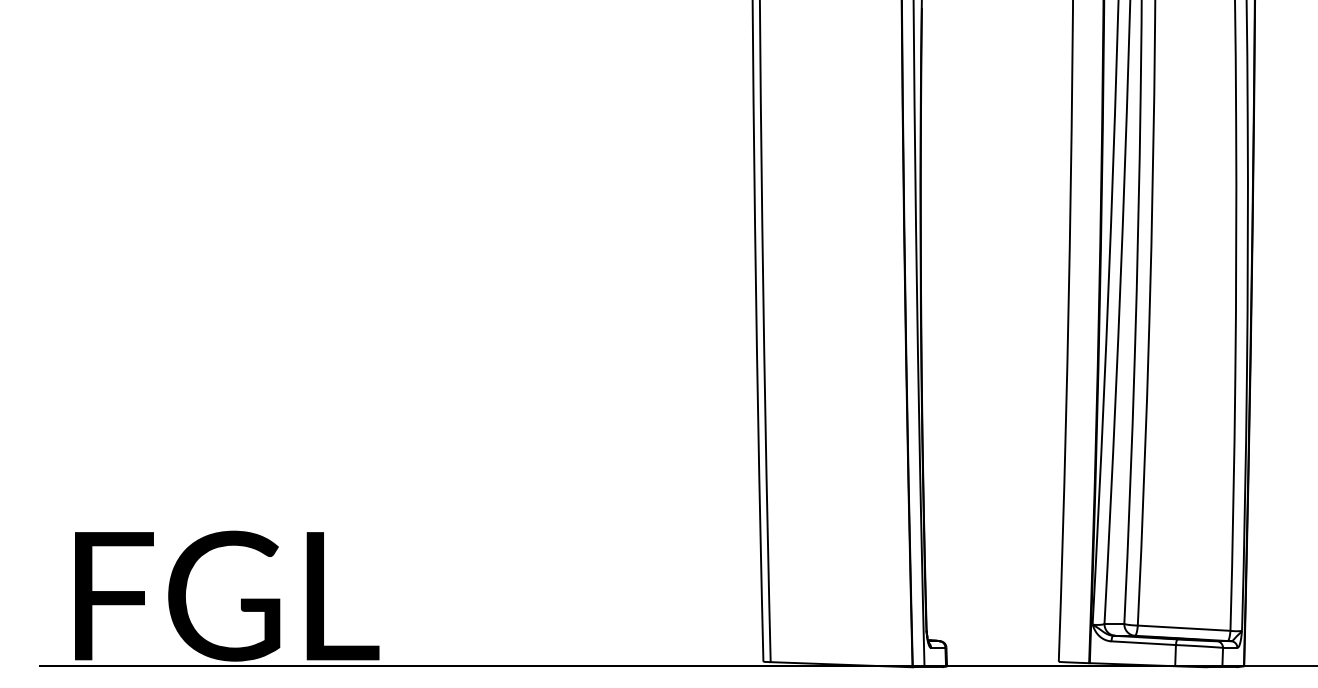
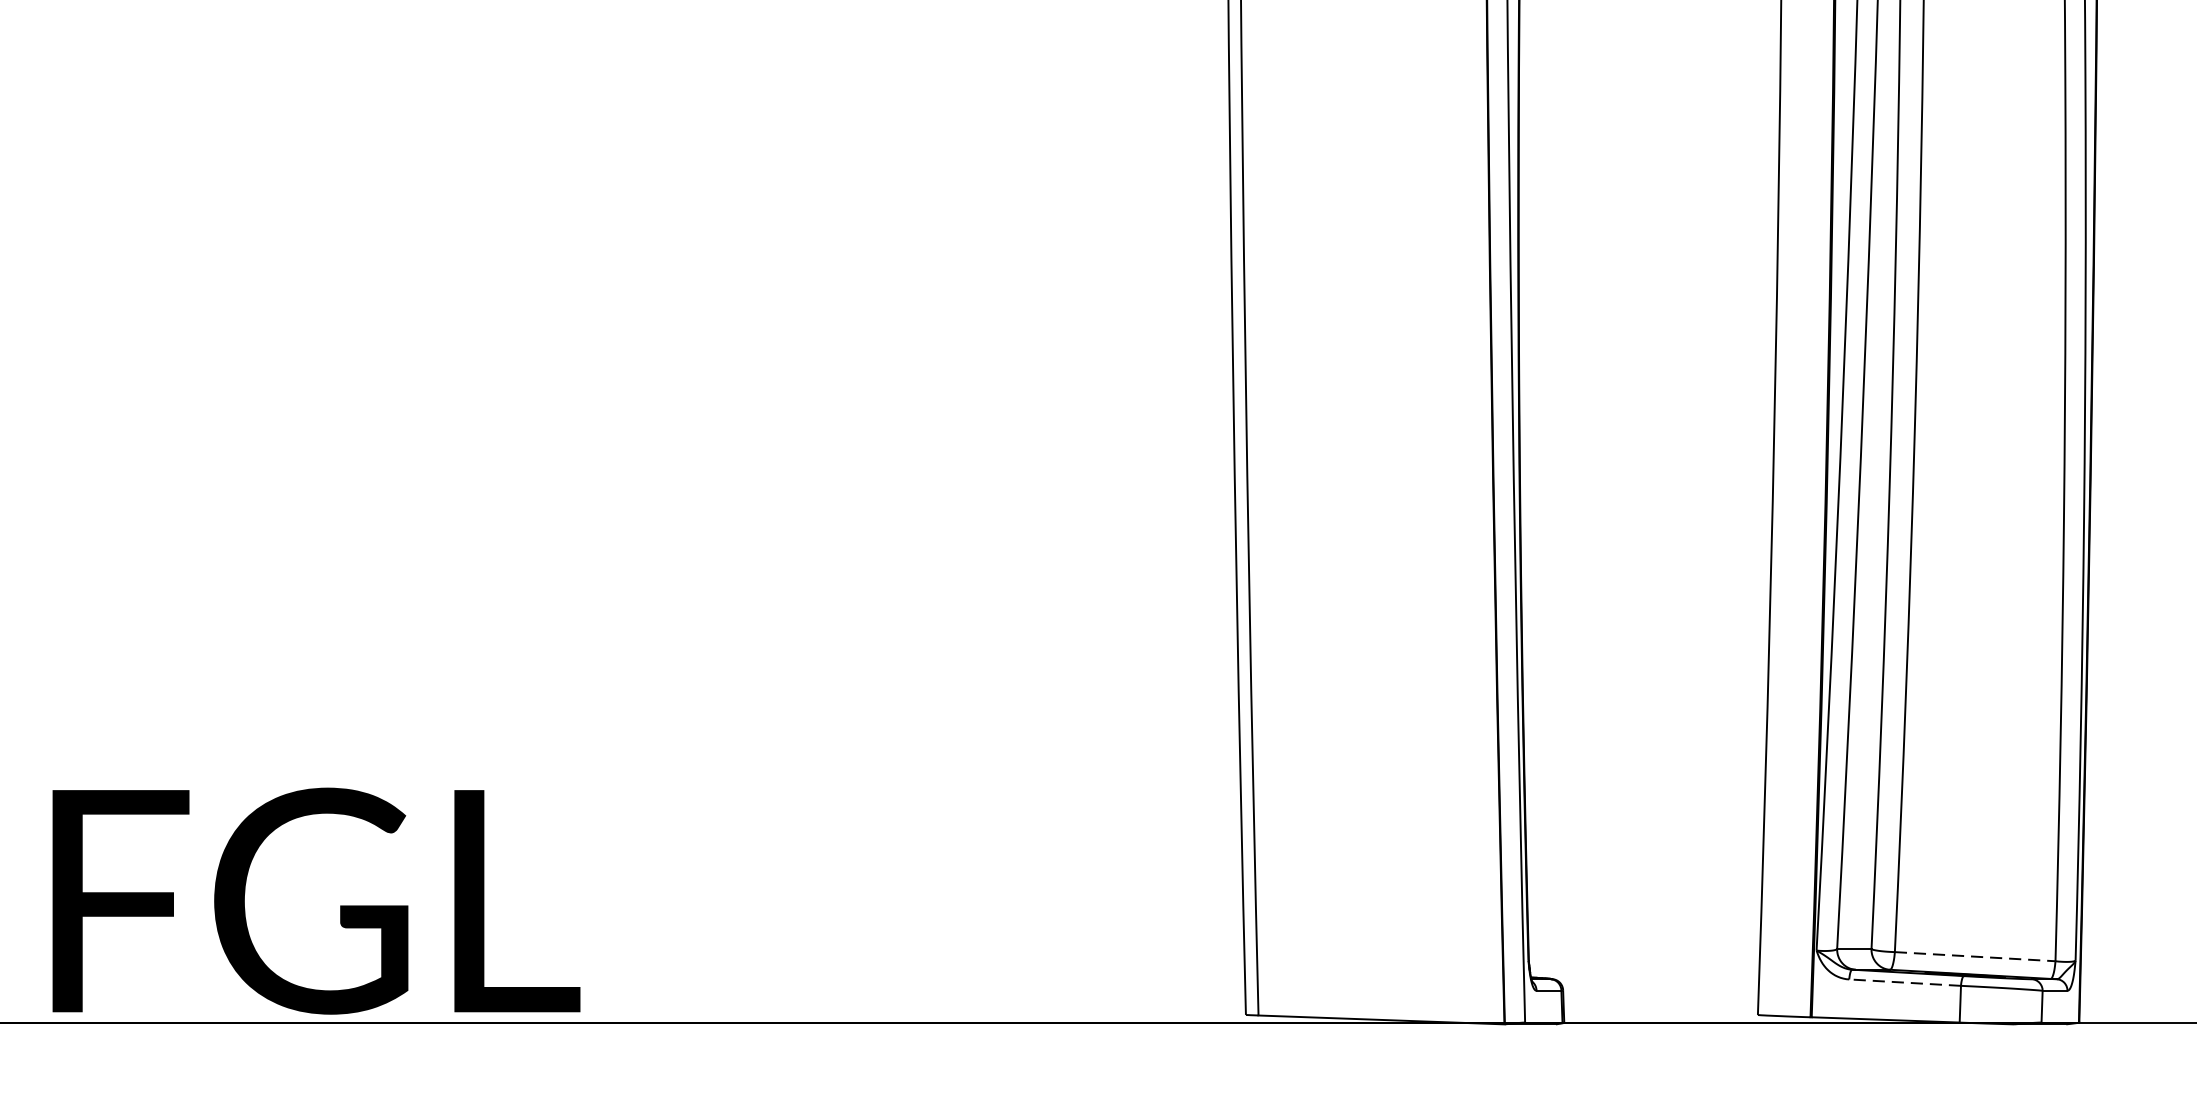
line: (1184, 628) -> (1975, 957), solid -> dashed
line: (1143, 643) -> (1904, 983), solid -> dashed

